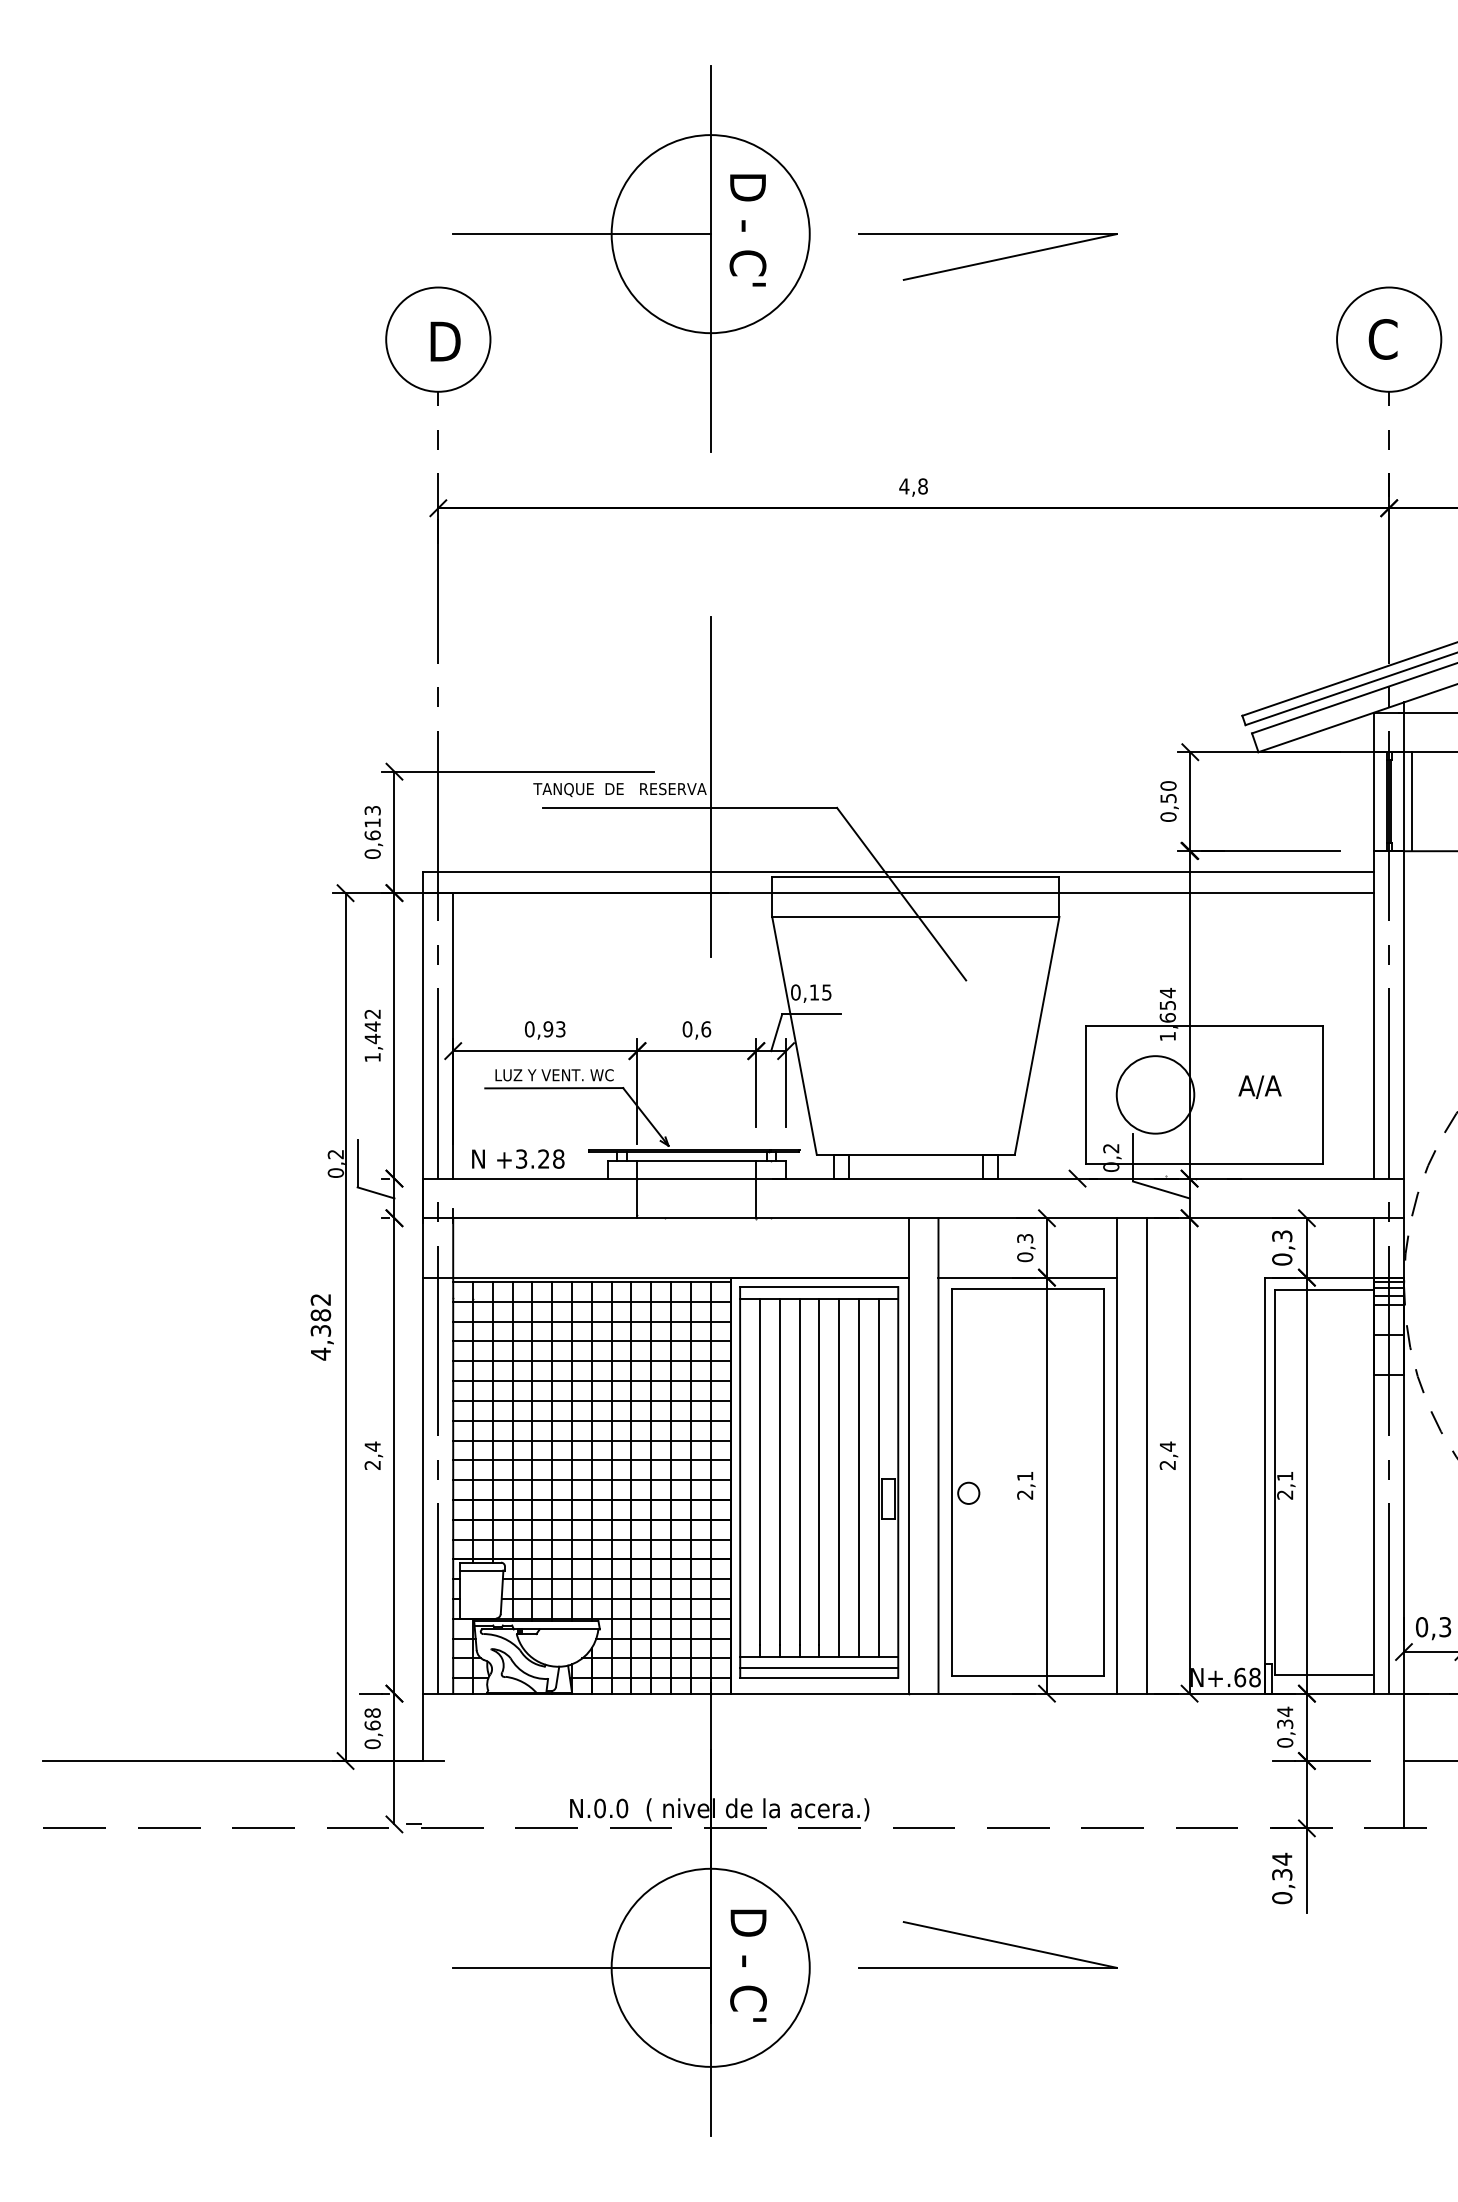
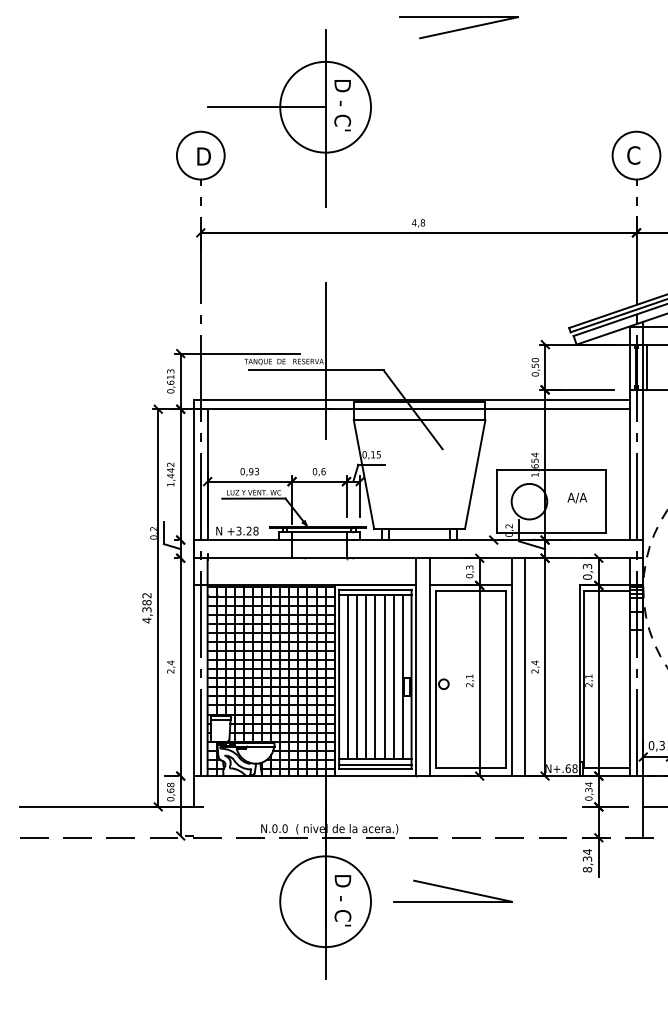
part: (987, 256) -> (458, 27), moved
text: (1282, 1897) -> (587, 869), 0,34 -> 8,34
line: (581, 1967) -> (266, 901), removed

